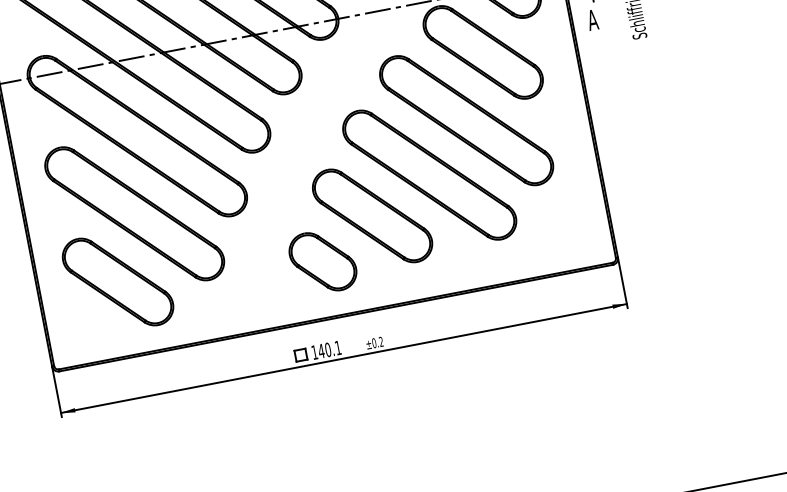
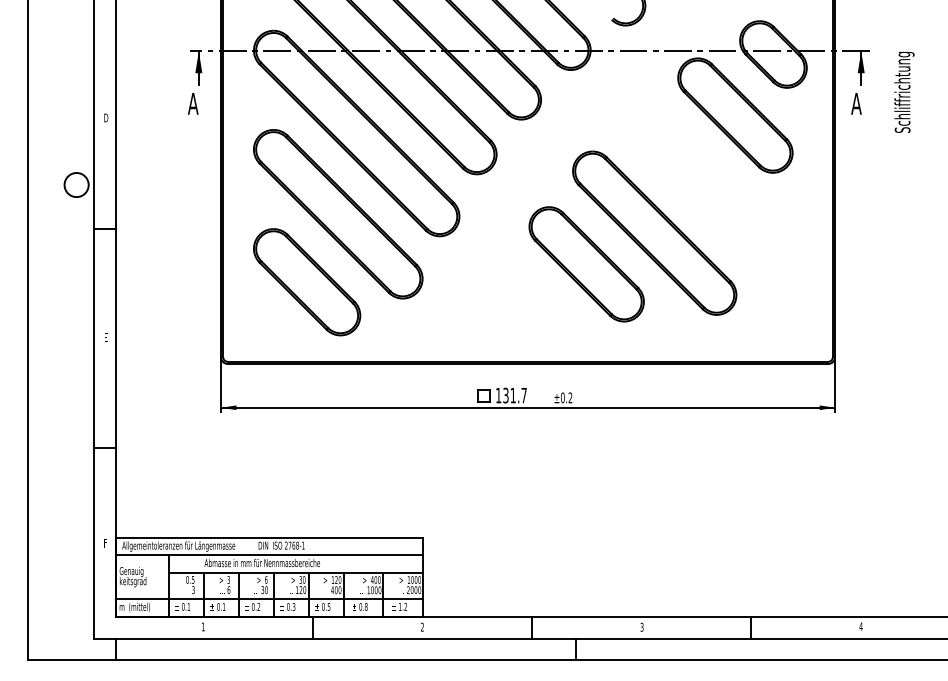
part: (465, 120) -> (703, 183), removed
part: (322, 261) -> (525, 302), removed
text: (329, 349) -> (514, 395), 140.1 -> 131.7

